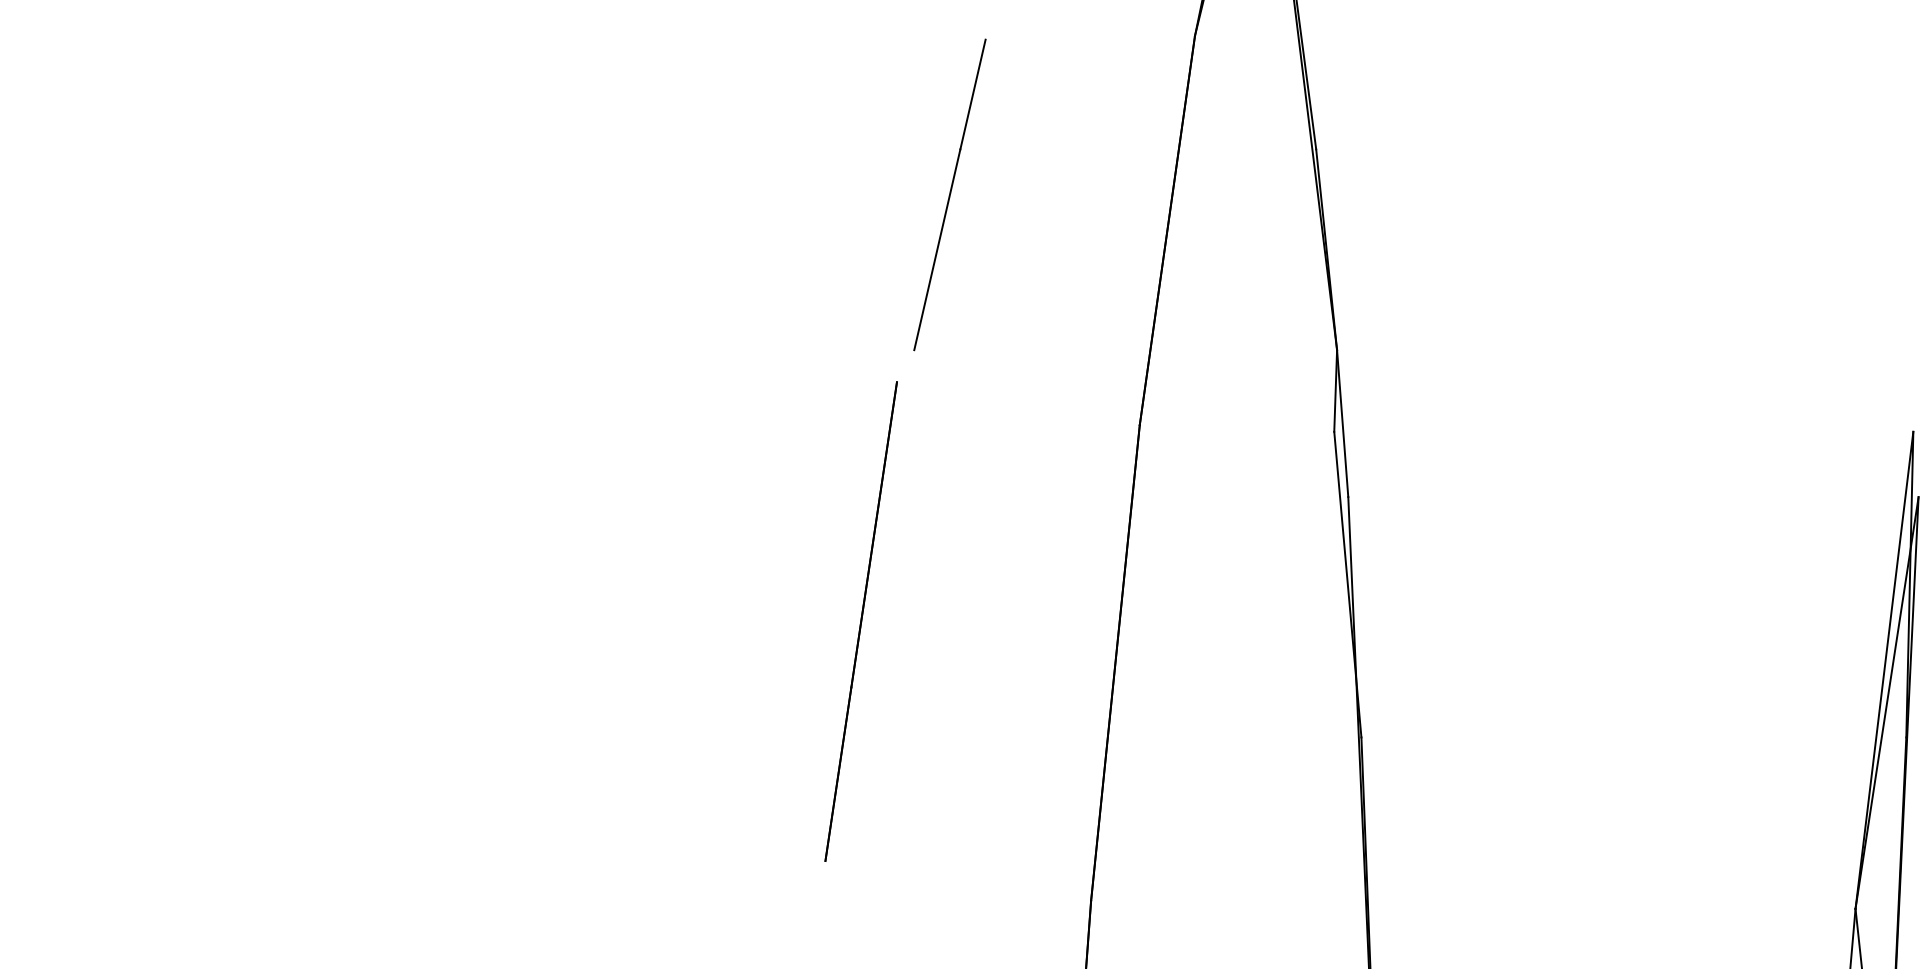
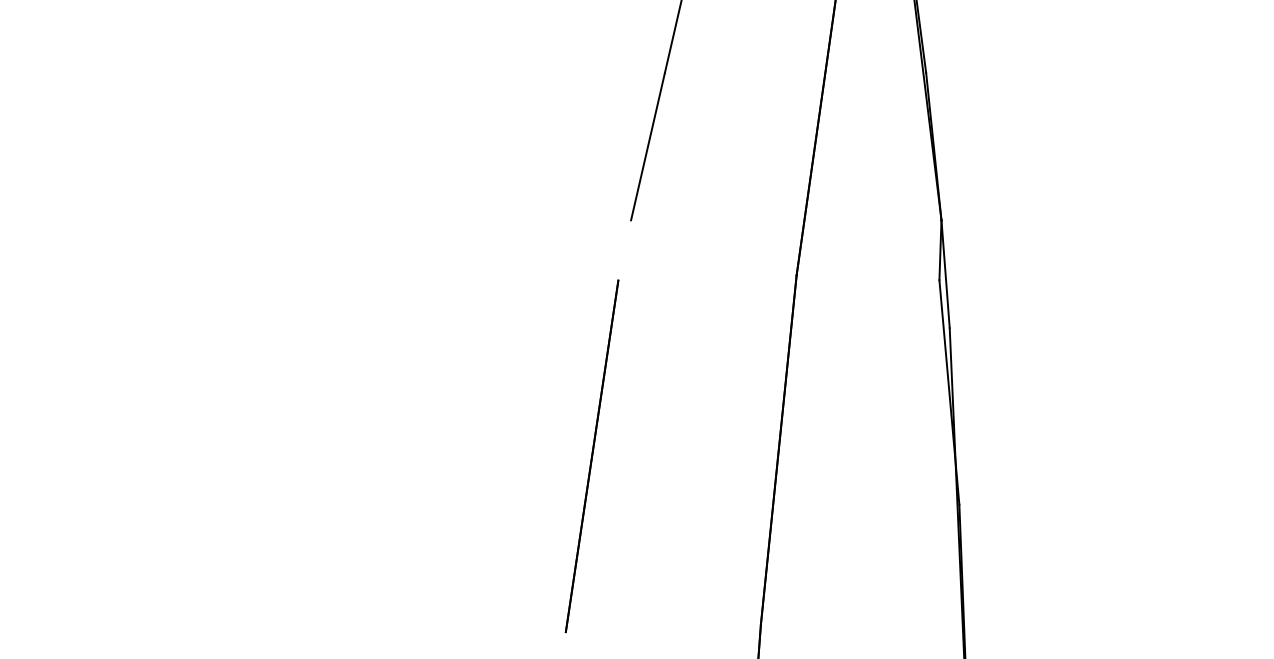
line: (860, 621) -> (591, 456), moved

